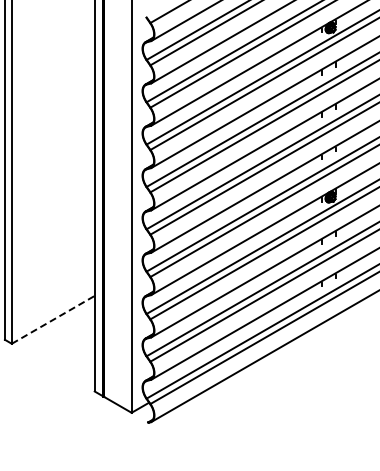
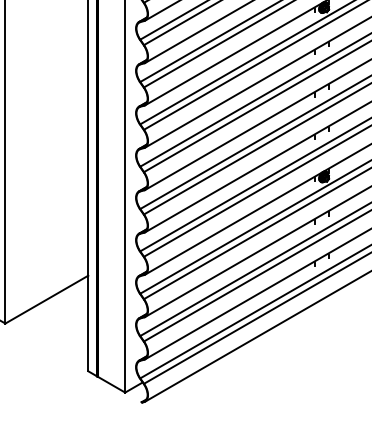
line: (53, 319) -> (47, 299), dashed -> solid

